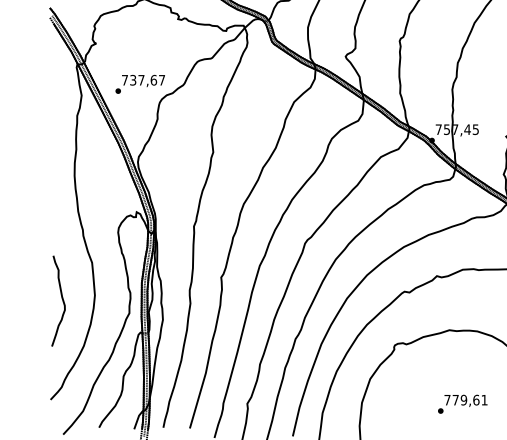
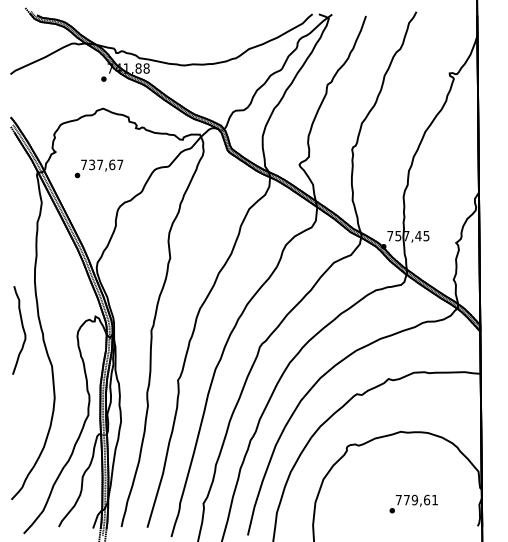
text: (139, 83) -> (98, 168), moved
curve: (61, 300) -> (22, 329), moved

